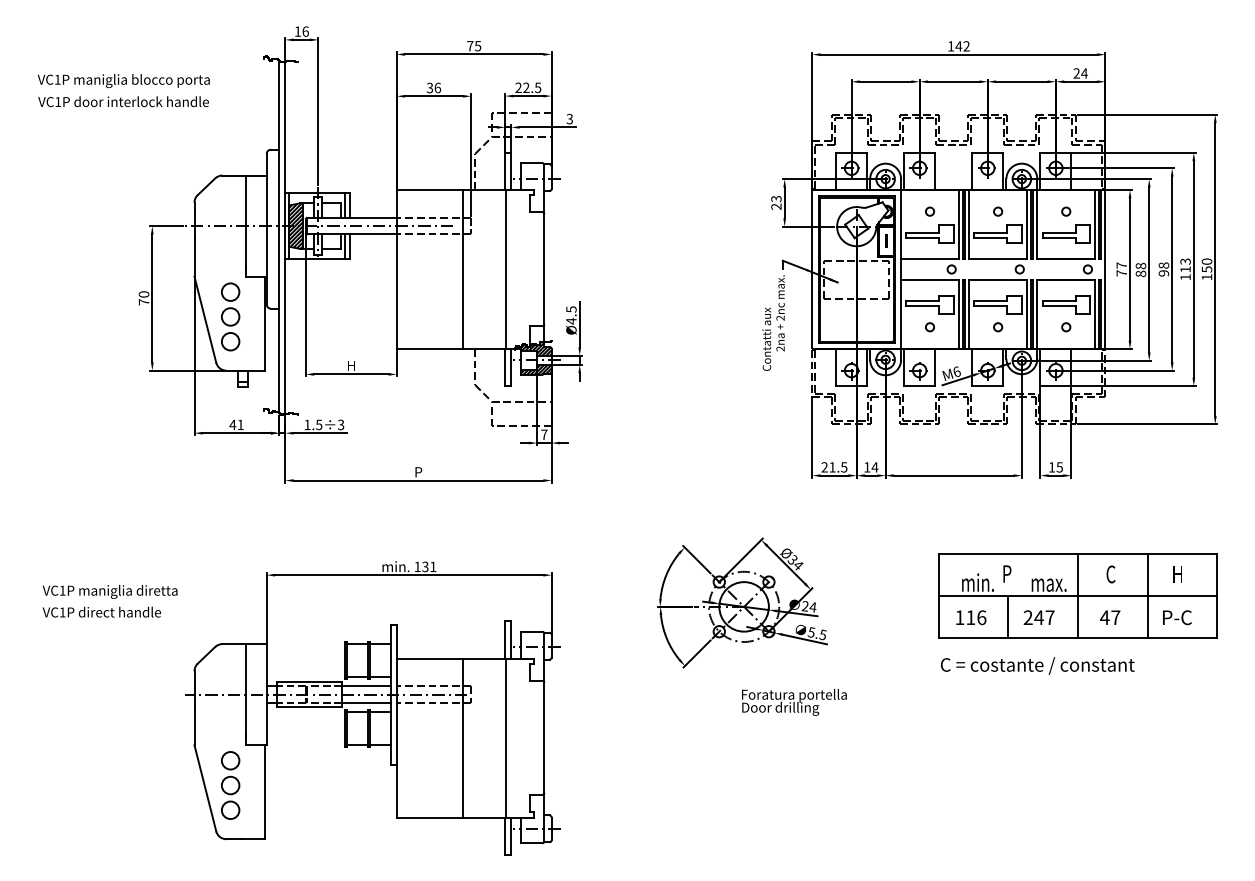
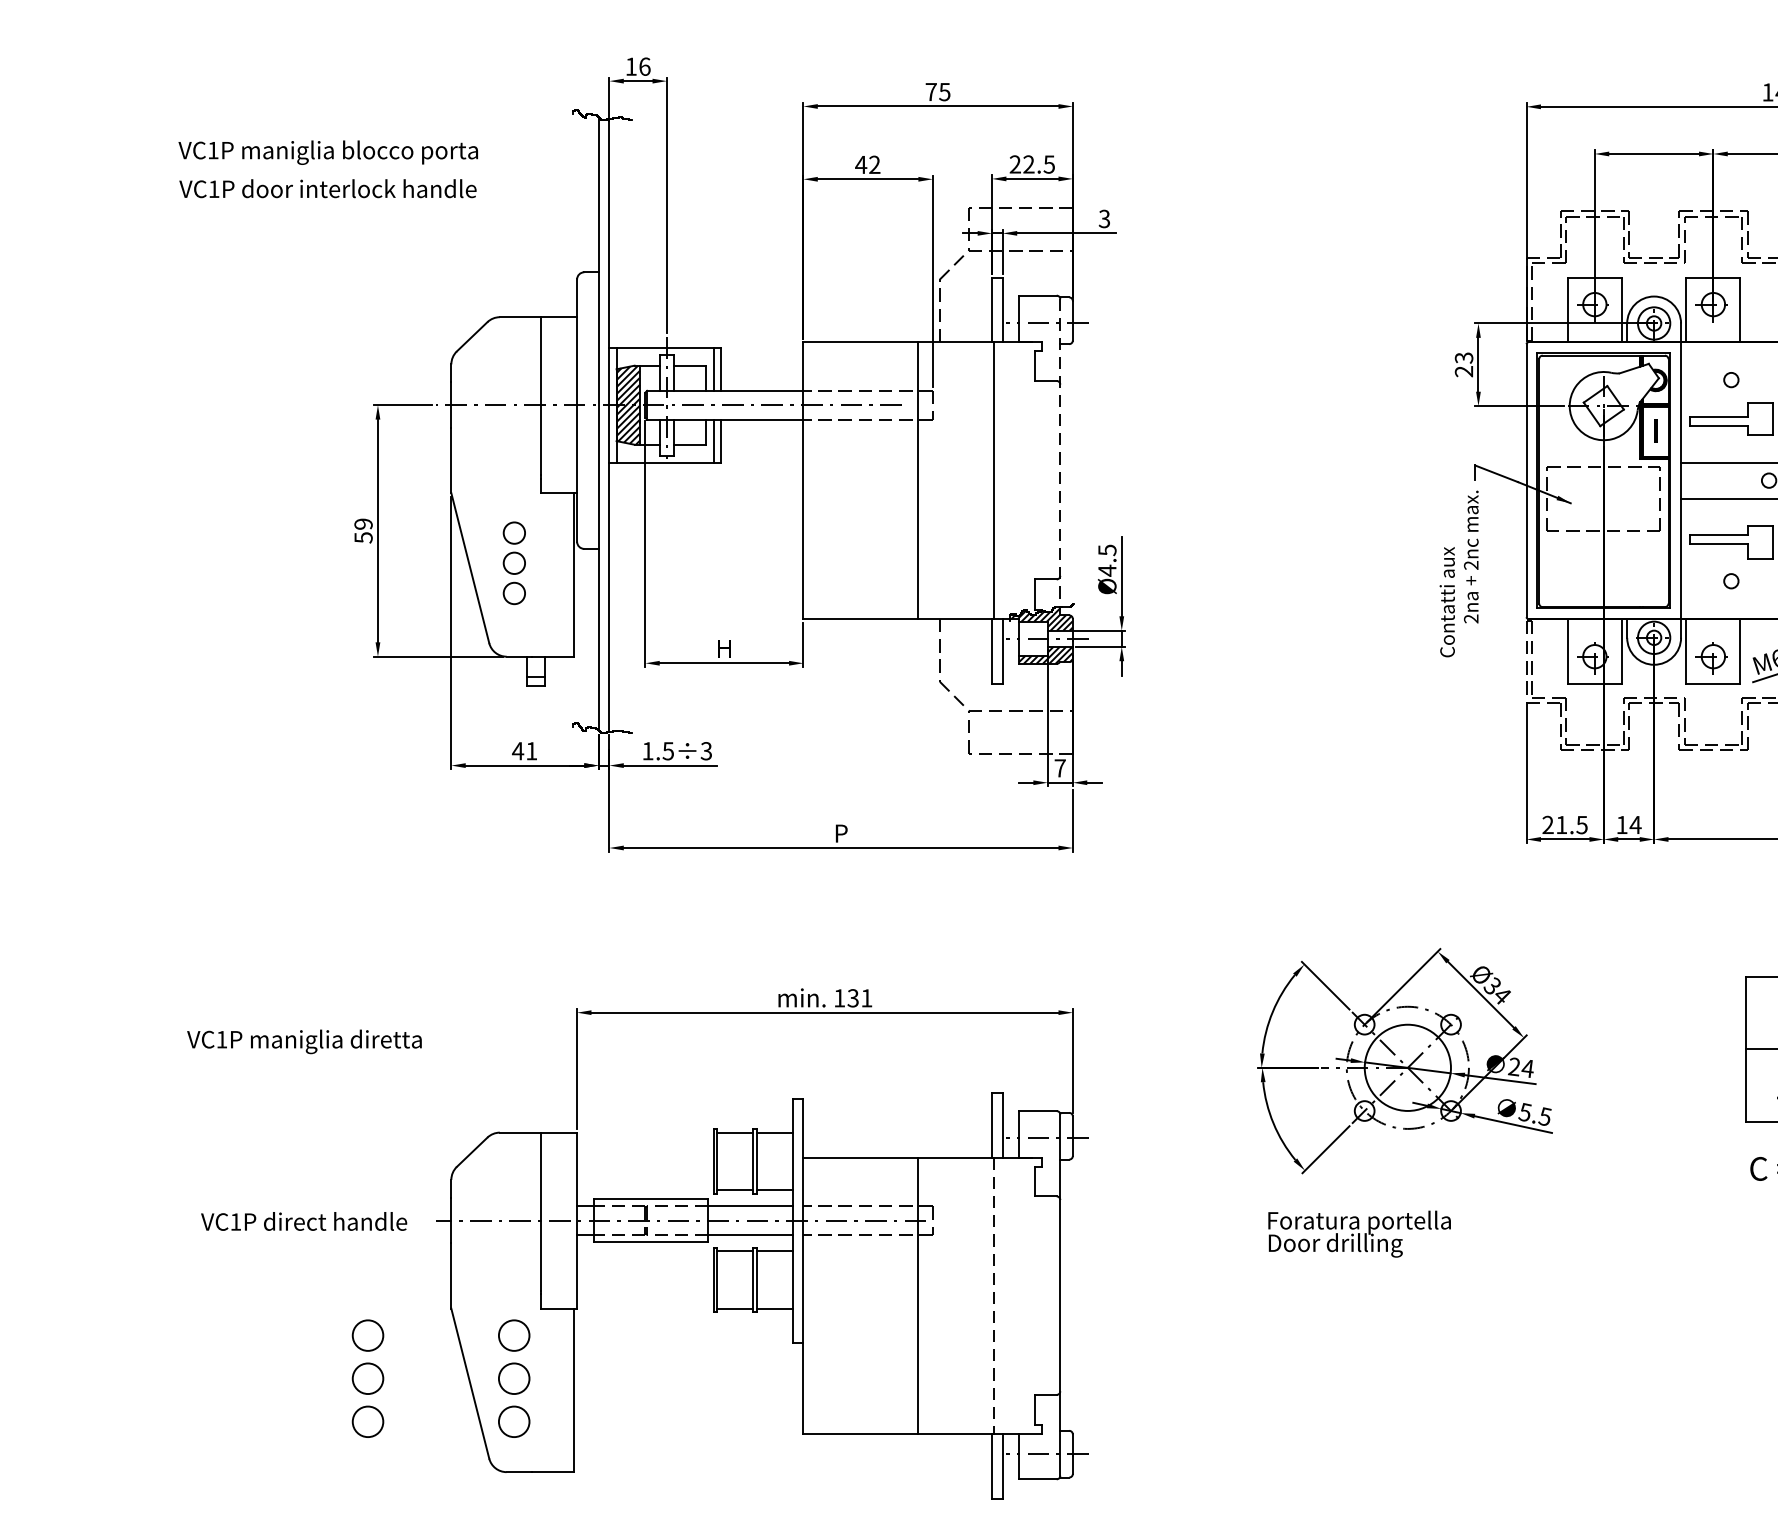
text: (433, 87) -> (867, 163), 36 -> 42
line: (544, 256) -> (1060, 458), solid -> dashed
text: (144, 298) -> (364, 531), 70 -> 59
part: (230, 316) -> (514, 562), size x0.7
text: (101, 611) -> (303, 1220), moved
text: (794, 702) -> (1359, 1234), moved
line: (506, 738) -> (994, 1296), solid -> dashed
part: (146, 785) -> (367, 1378), added

